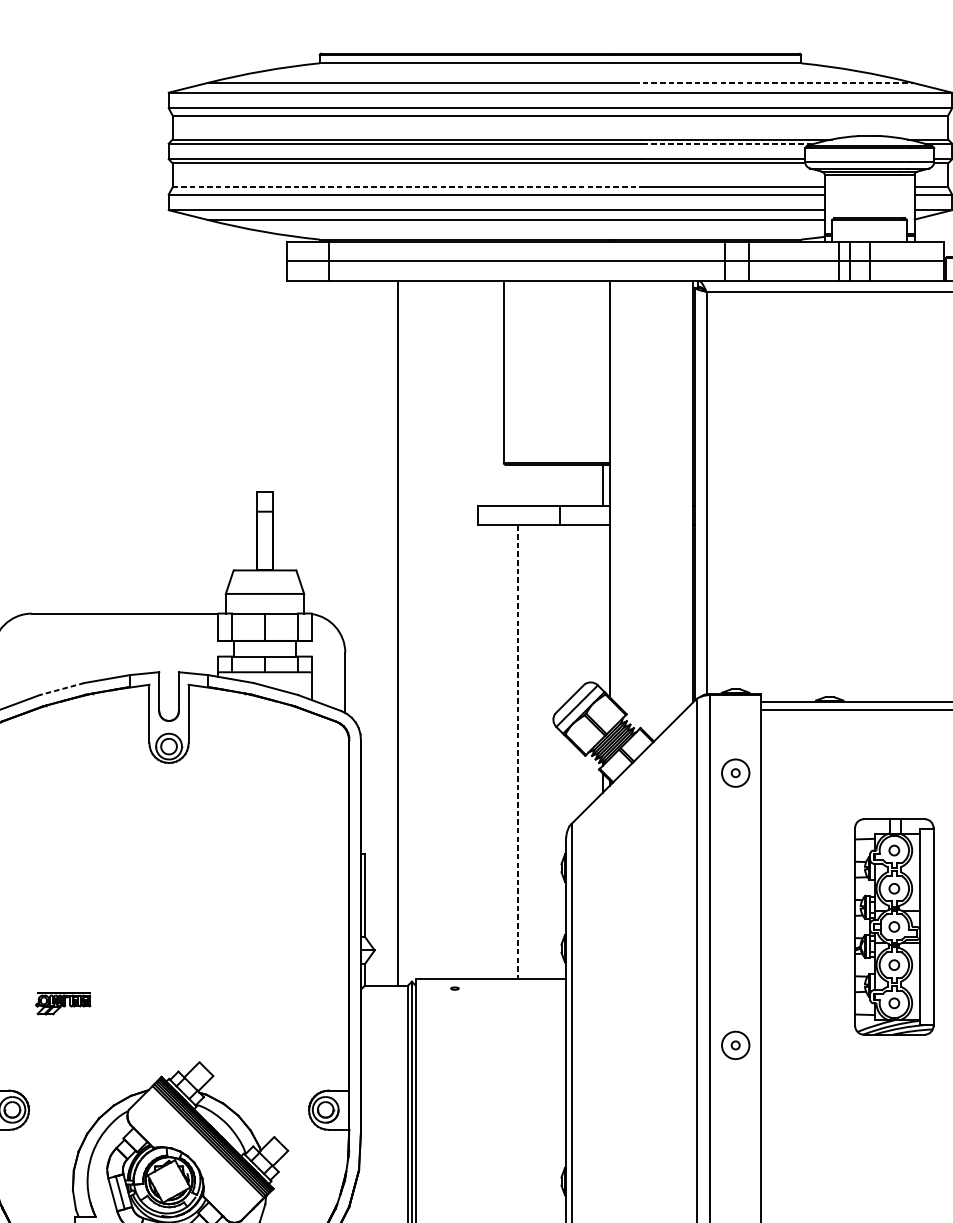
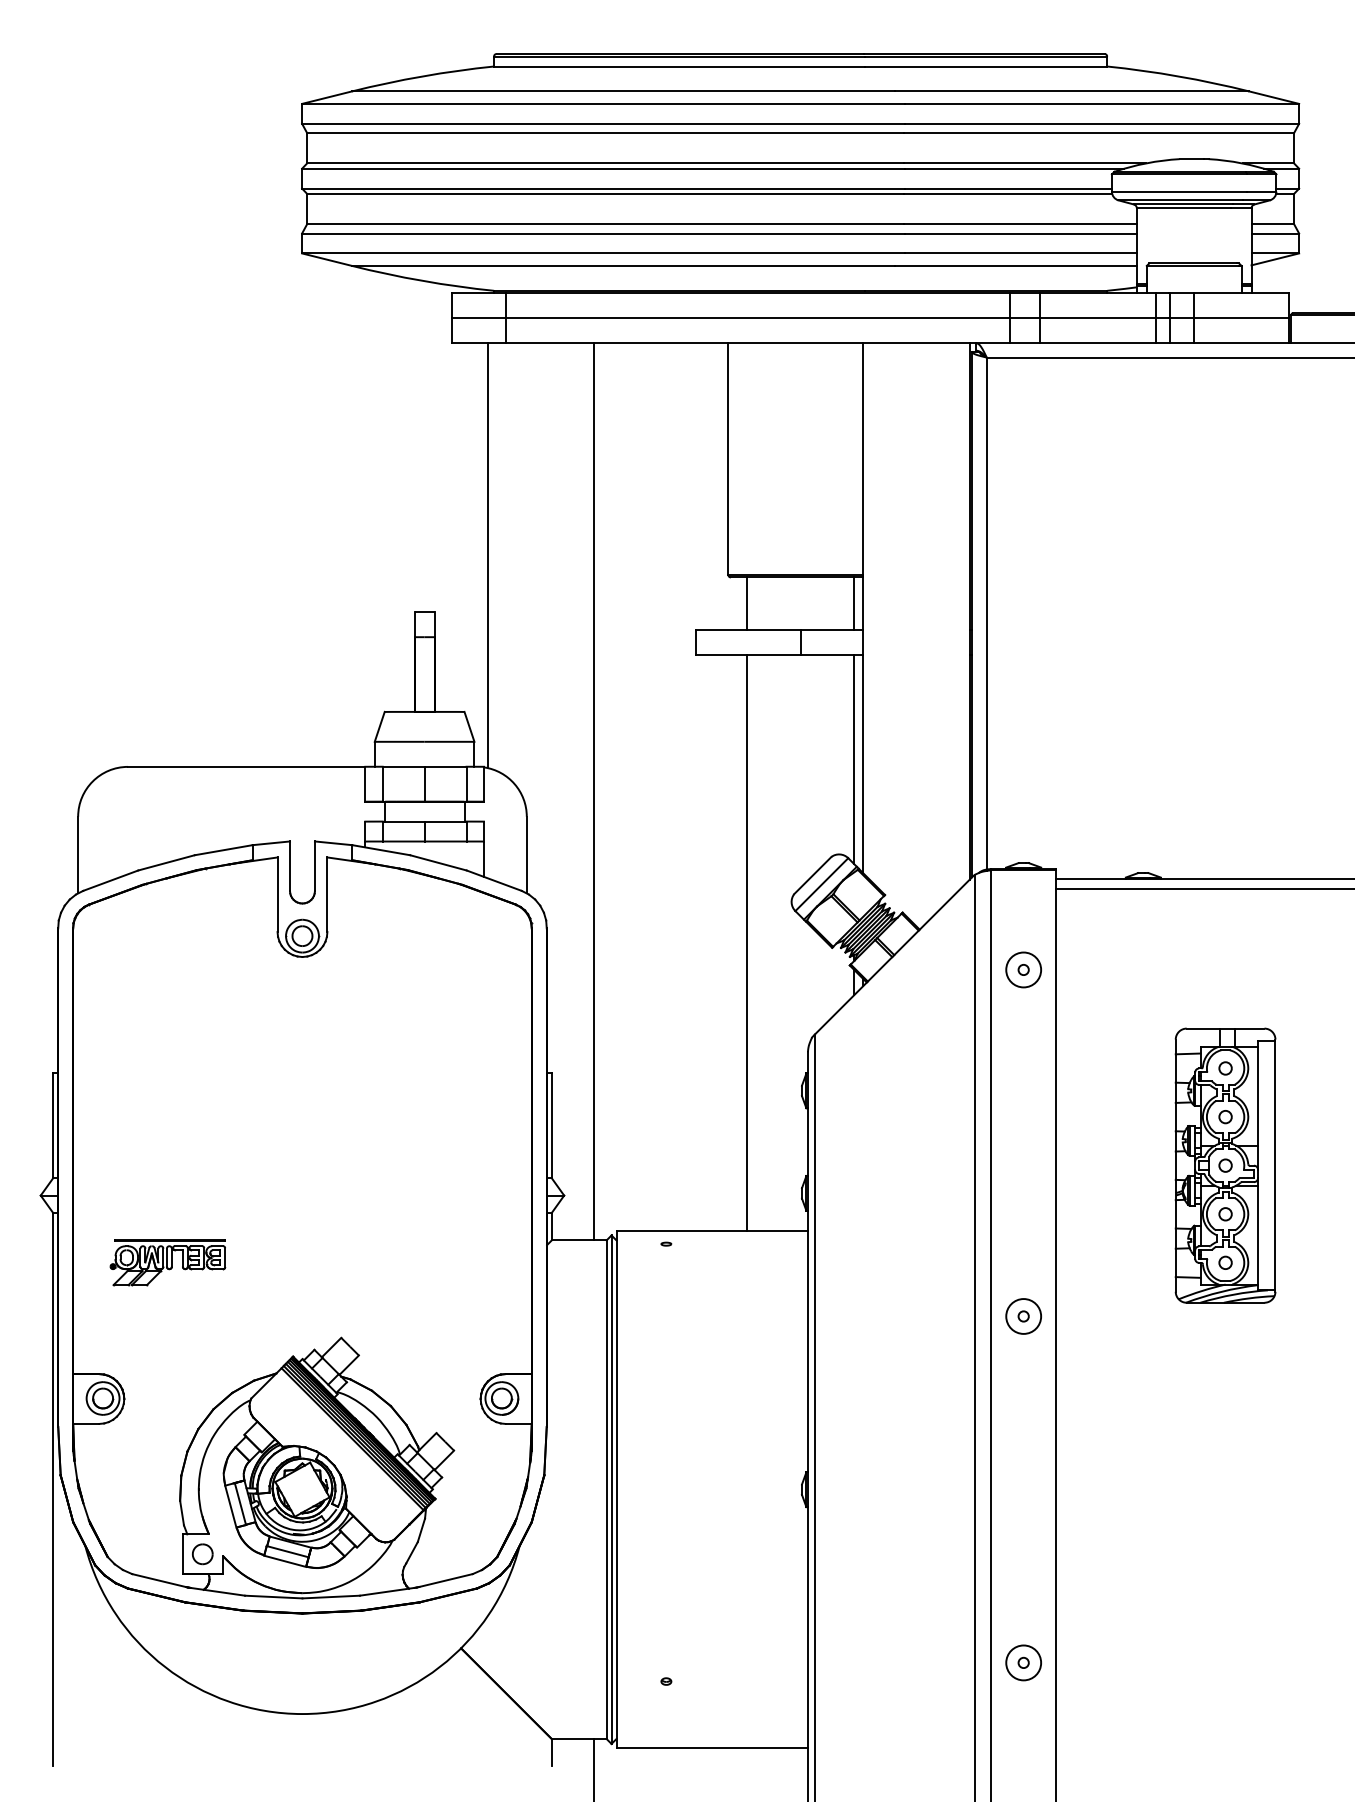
line: (774, 82) -> (1072, 91), dashed -> solid
line: (728, 143) -> (1014, 168), dashed -> solid
line: (407, 187) -> (606, 224), dashed -> solid
line: (315, 447) -> (488, 555), added
line: (518, 485) -> (747, 603), added
line: (602, 607) -> (854, 759), added
line: (62, 689) -> (166, 863), dashed -> solid
line: (518, 752) -> (747, 943), dashed -> solid
part: (63, 1003) -> (167, 1262), size x1.67

